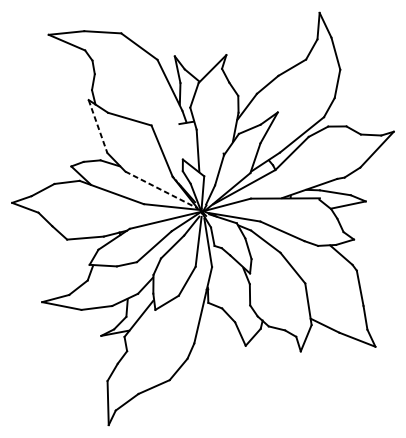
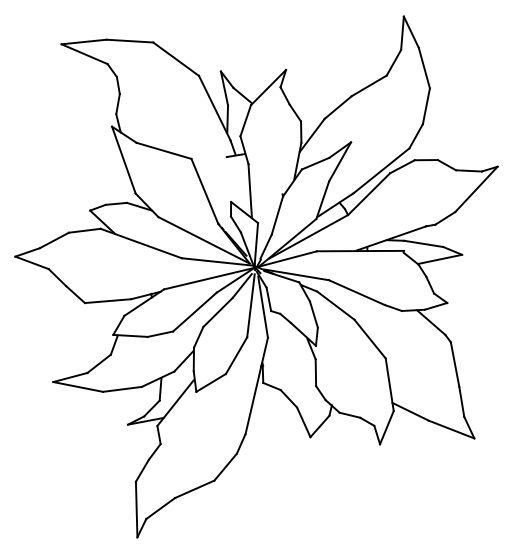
line: (98, 126) -> (124, 160), dashed -> solid
line: (161, 190) -> (204, 240), dashed -> solid

